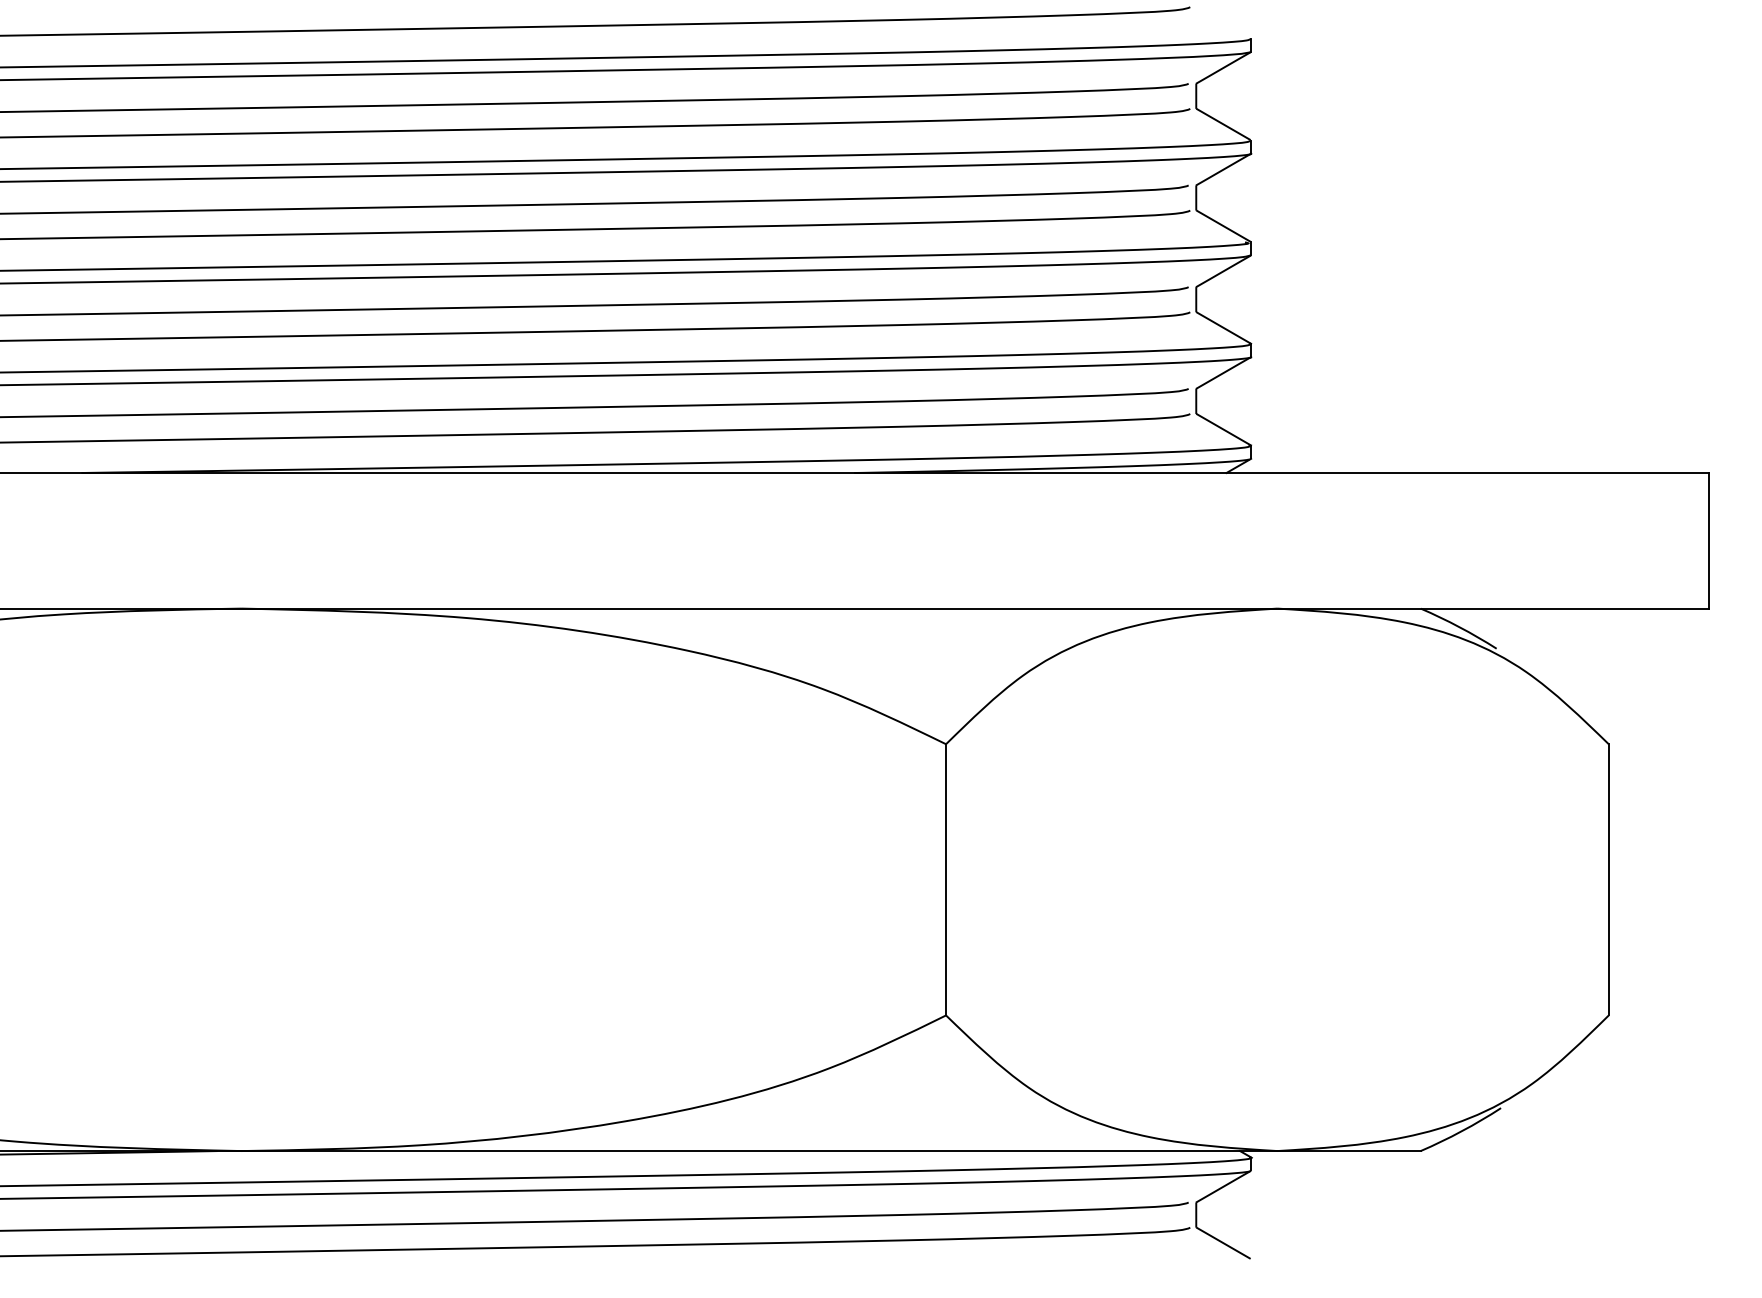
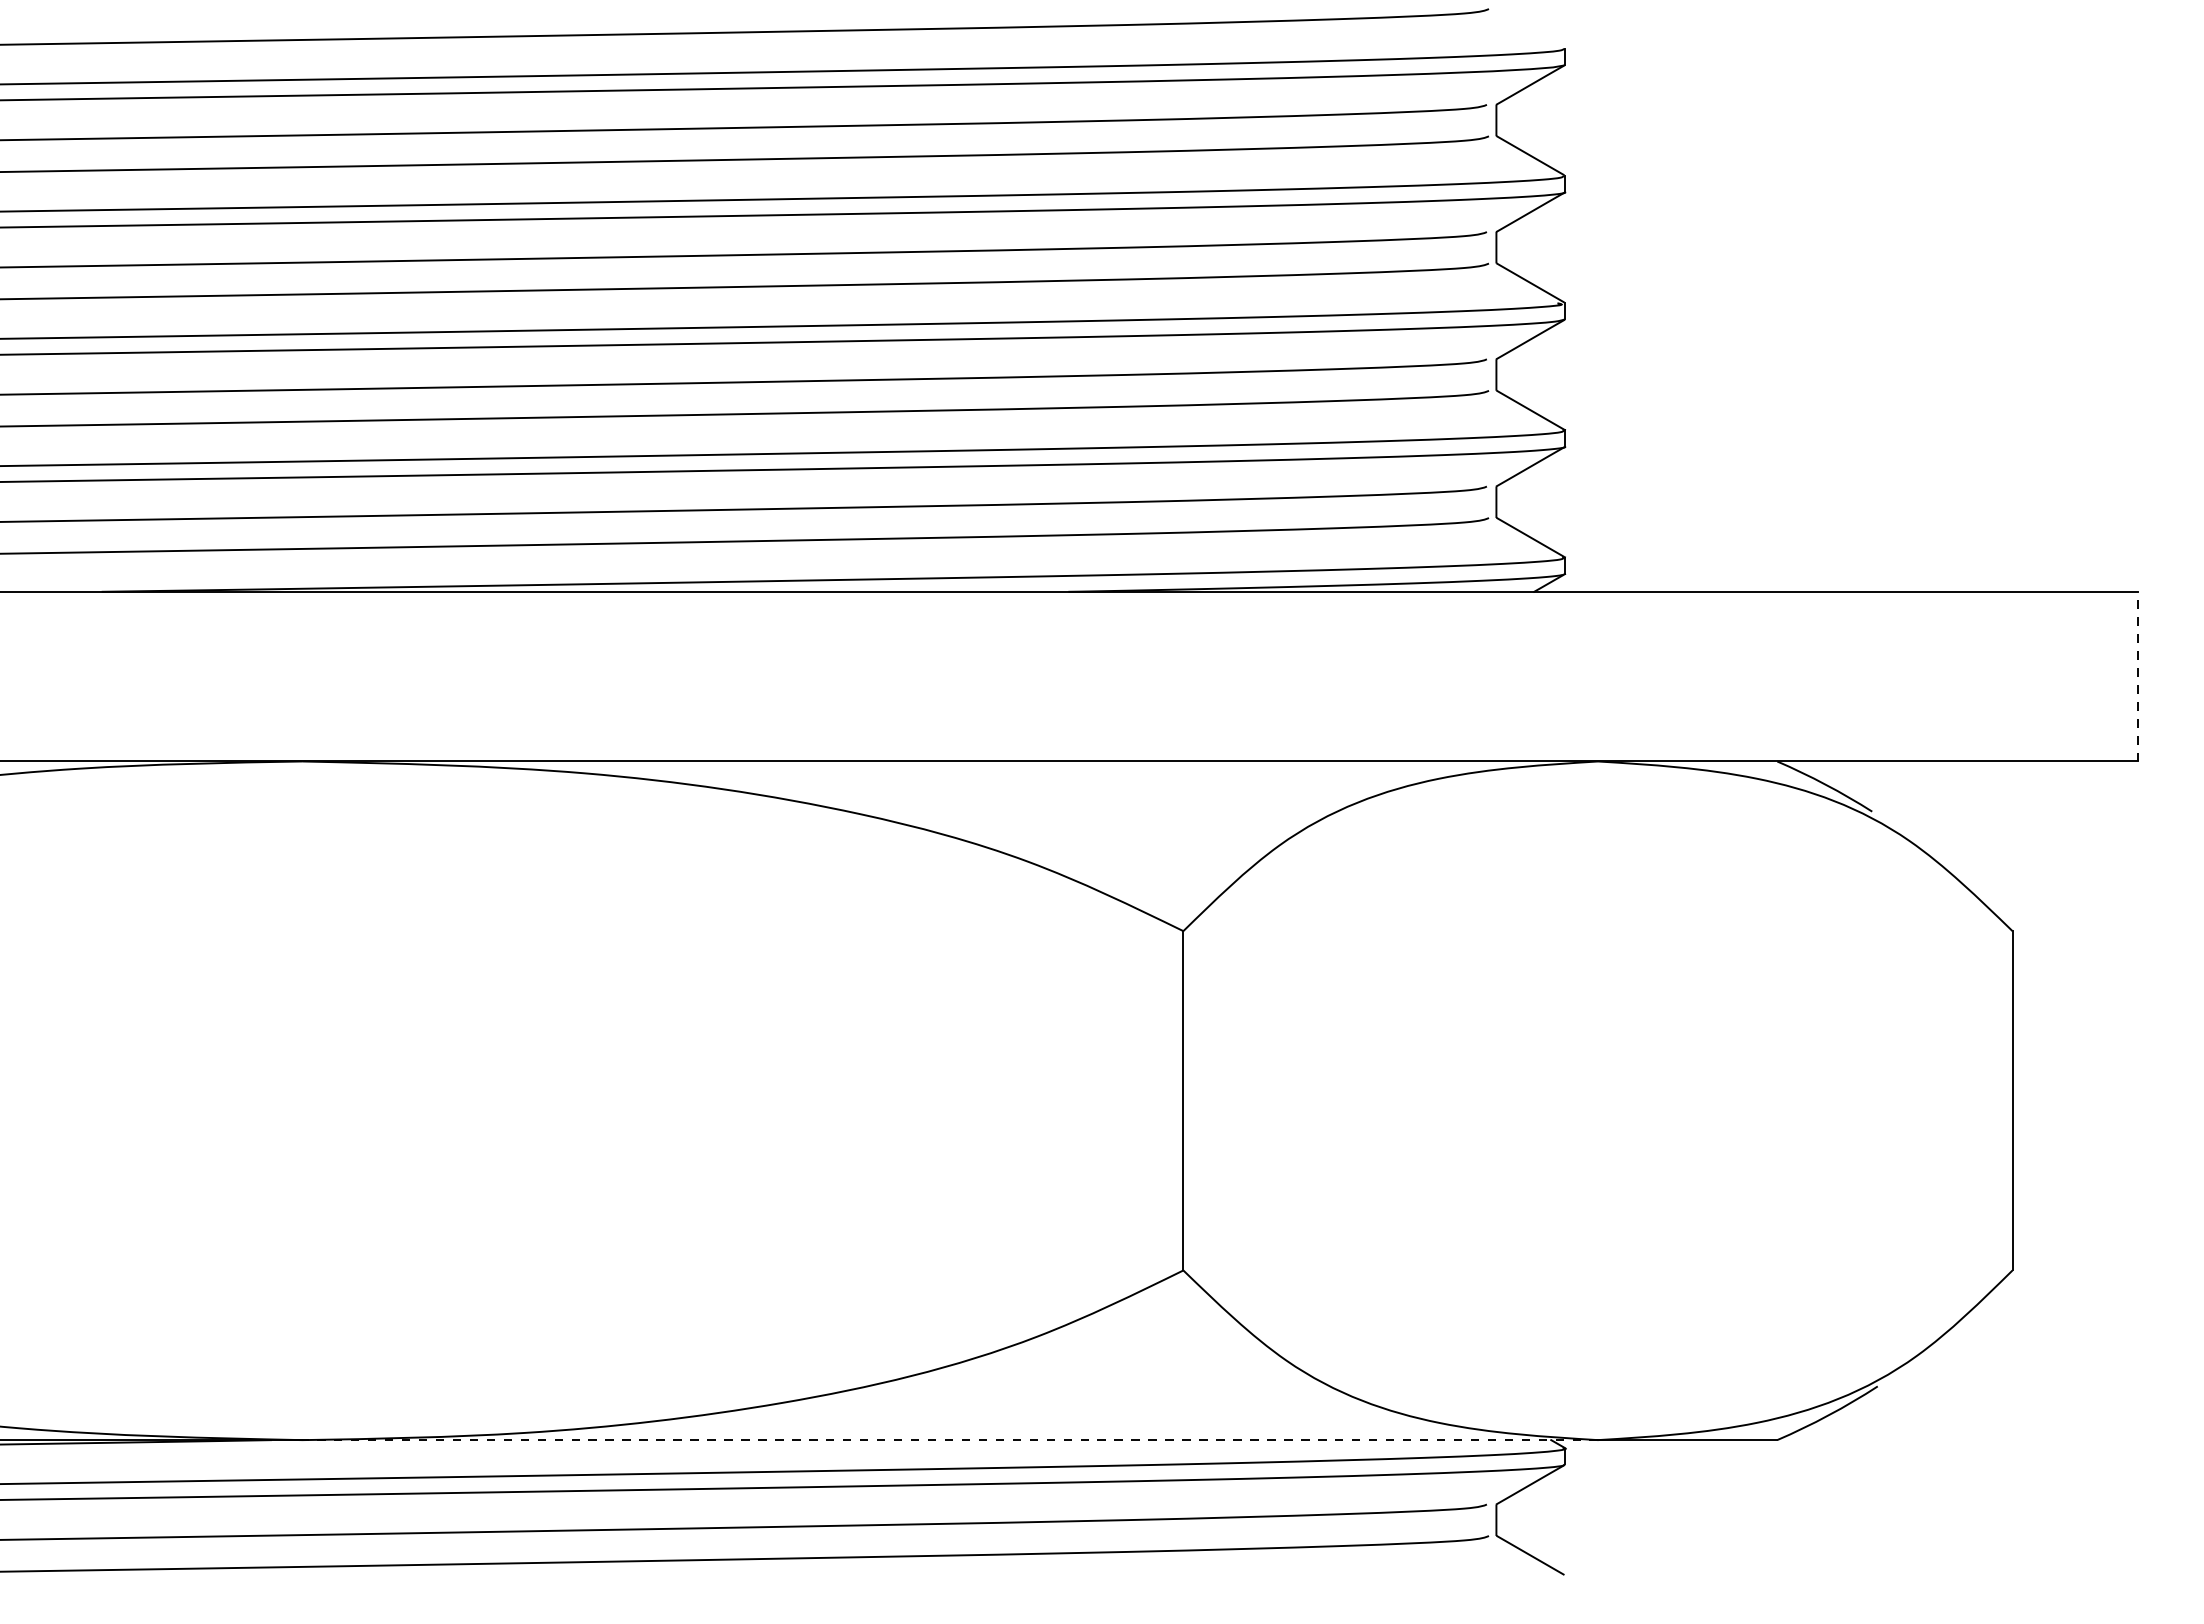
line: (1708, 540) -> (2137, 676), solid -> dashed
line: (759, 1151) -> (950, 1440), solid -> dashed

